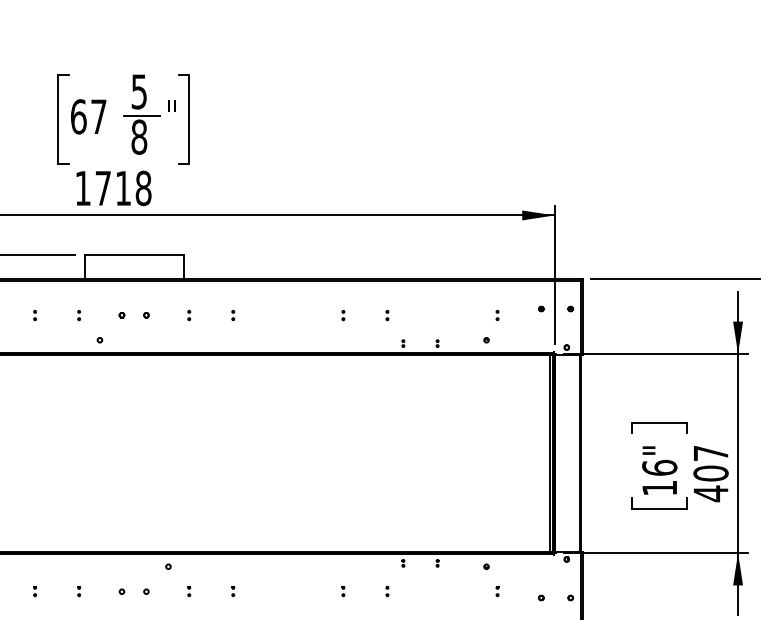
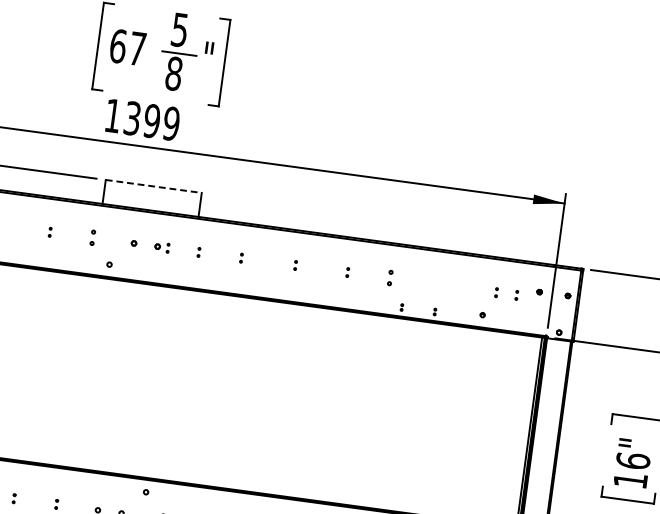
text: (123, 188) -> (152, 121), 1718 -> 1399
line: (134, 254) -> (154, 186), solid -> dashed
part: (78, 315) -> (92, 237), size x1.6
part: (157, 315) -> (168, 248), added
part: (289, 315) -> (295, 265), added
part: (387, 315) -> (390, 278), size x1.6
part: (518, 315) -> (516, 295), added

